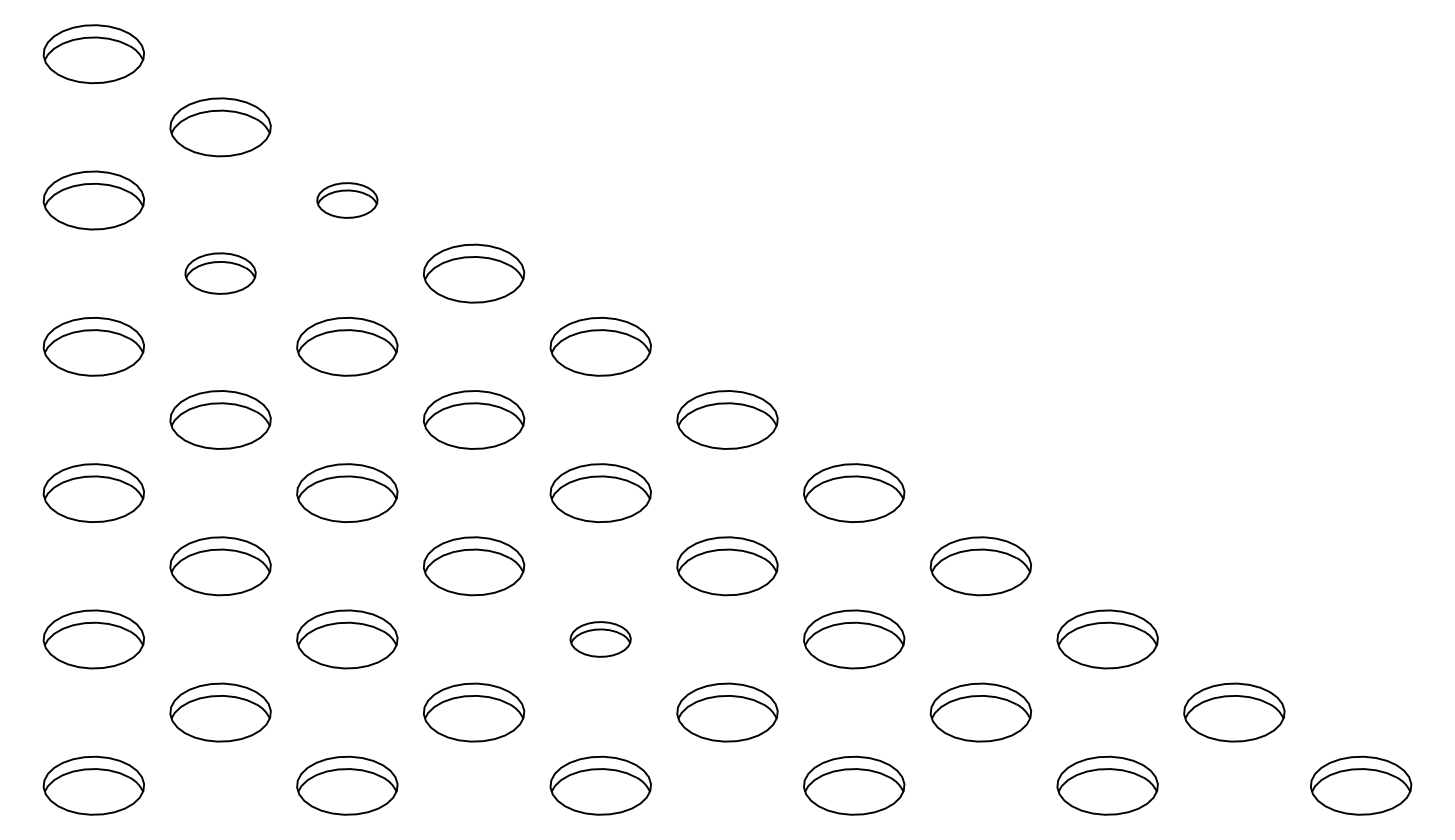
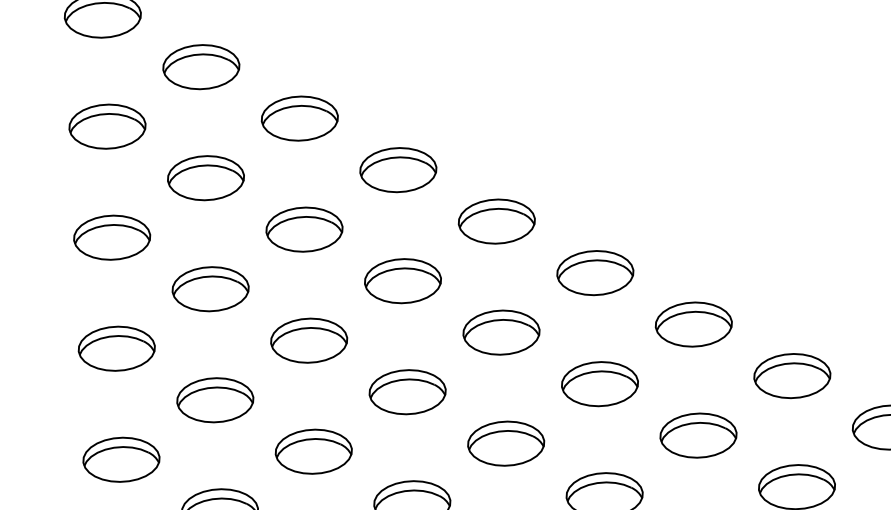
part: (347, 200) -> (299, 118), size x1.67
part: (220, 273) -> (205, 178), size x1.43
part: (600, 639) -> (505, 443), size x1.67

